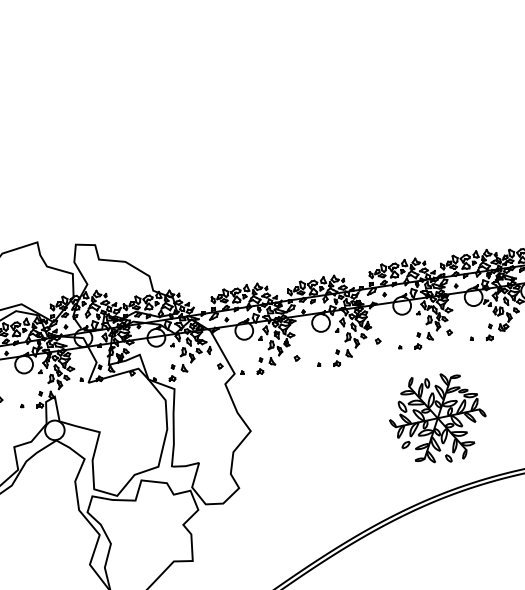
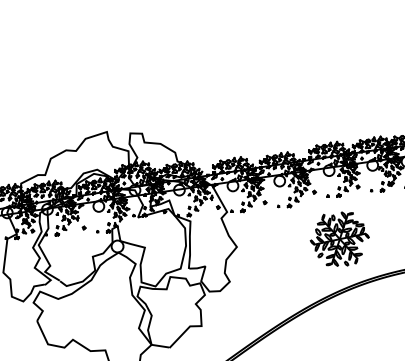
part: (437, 417) -> (339, 238), moved

